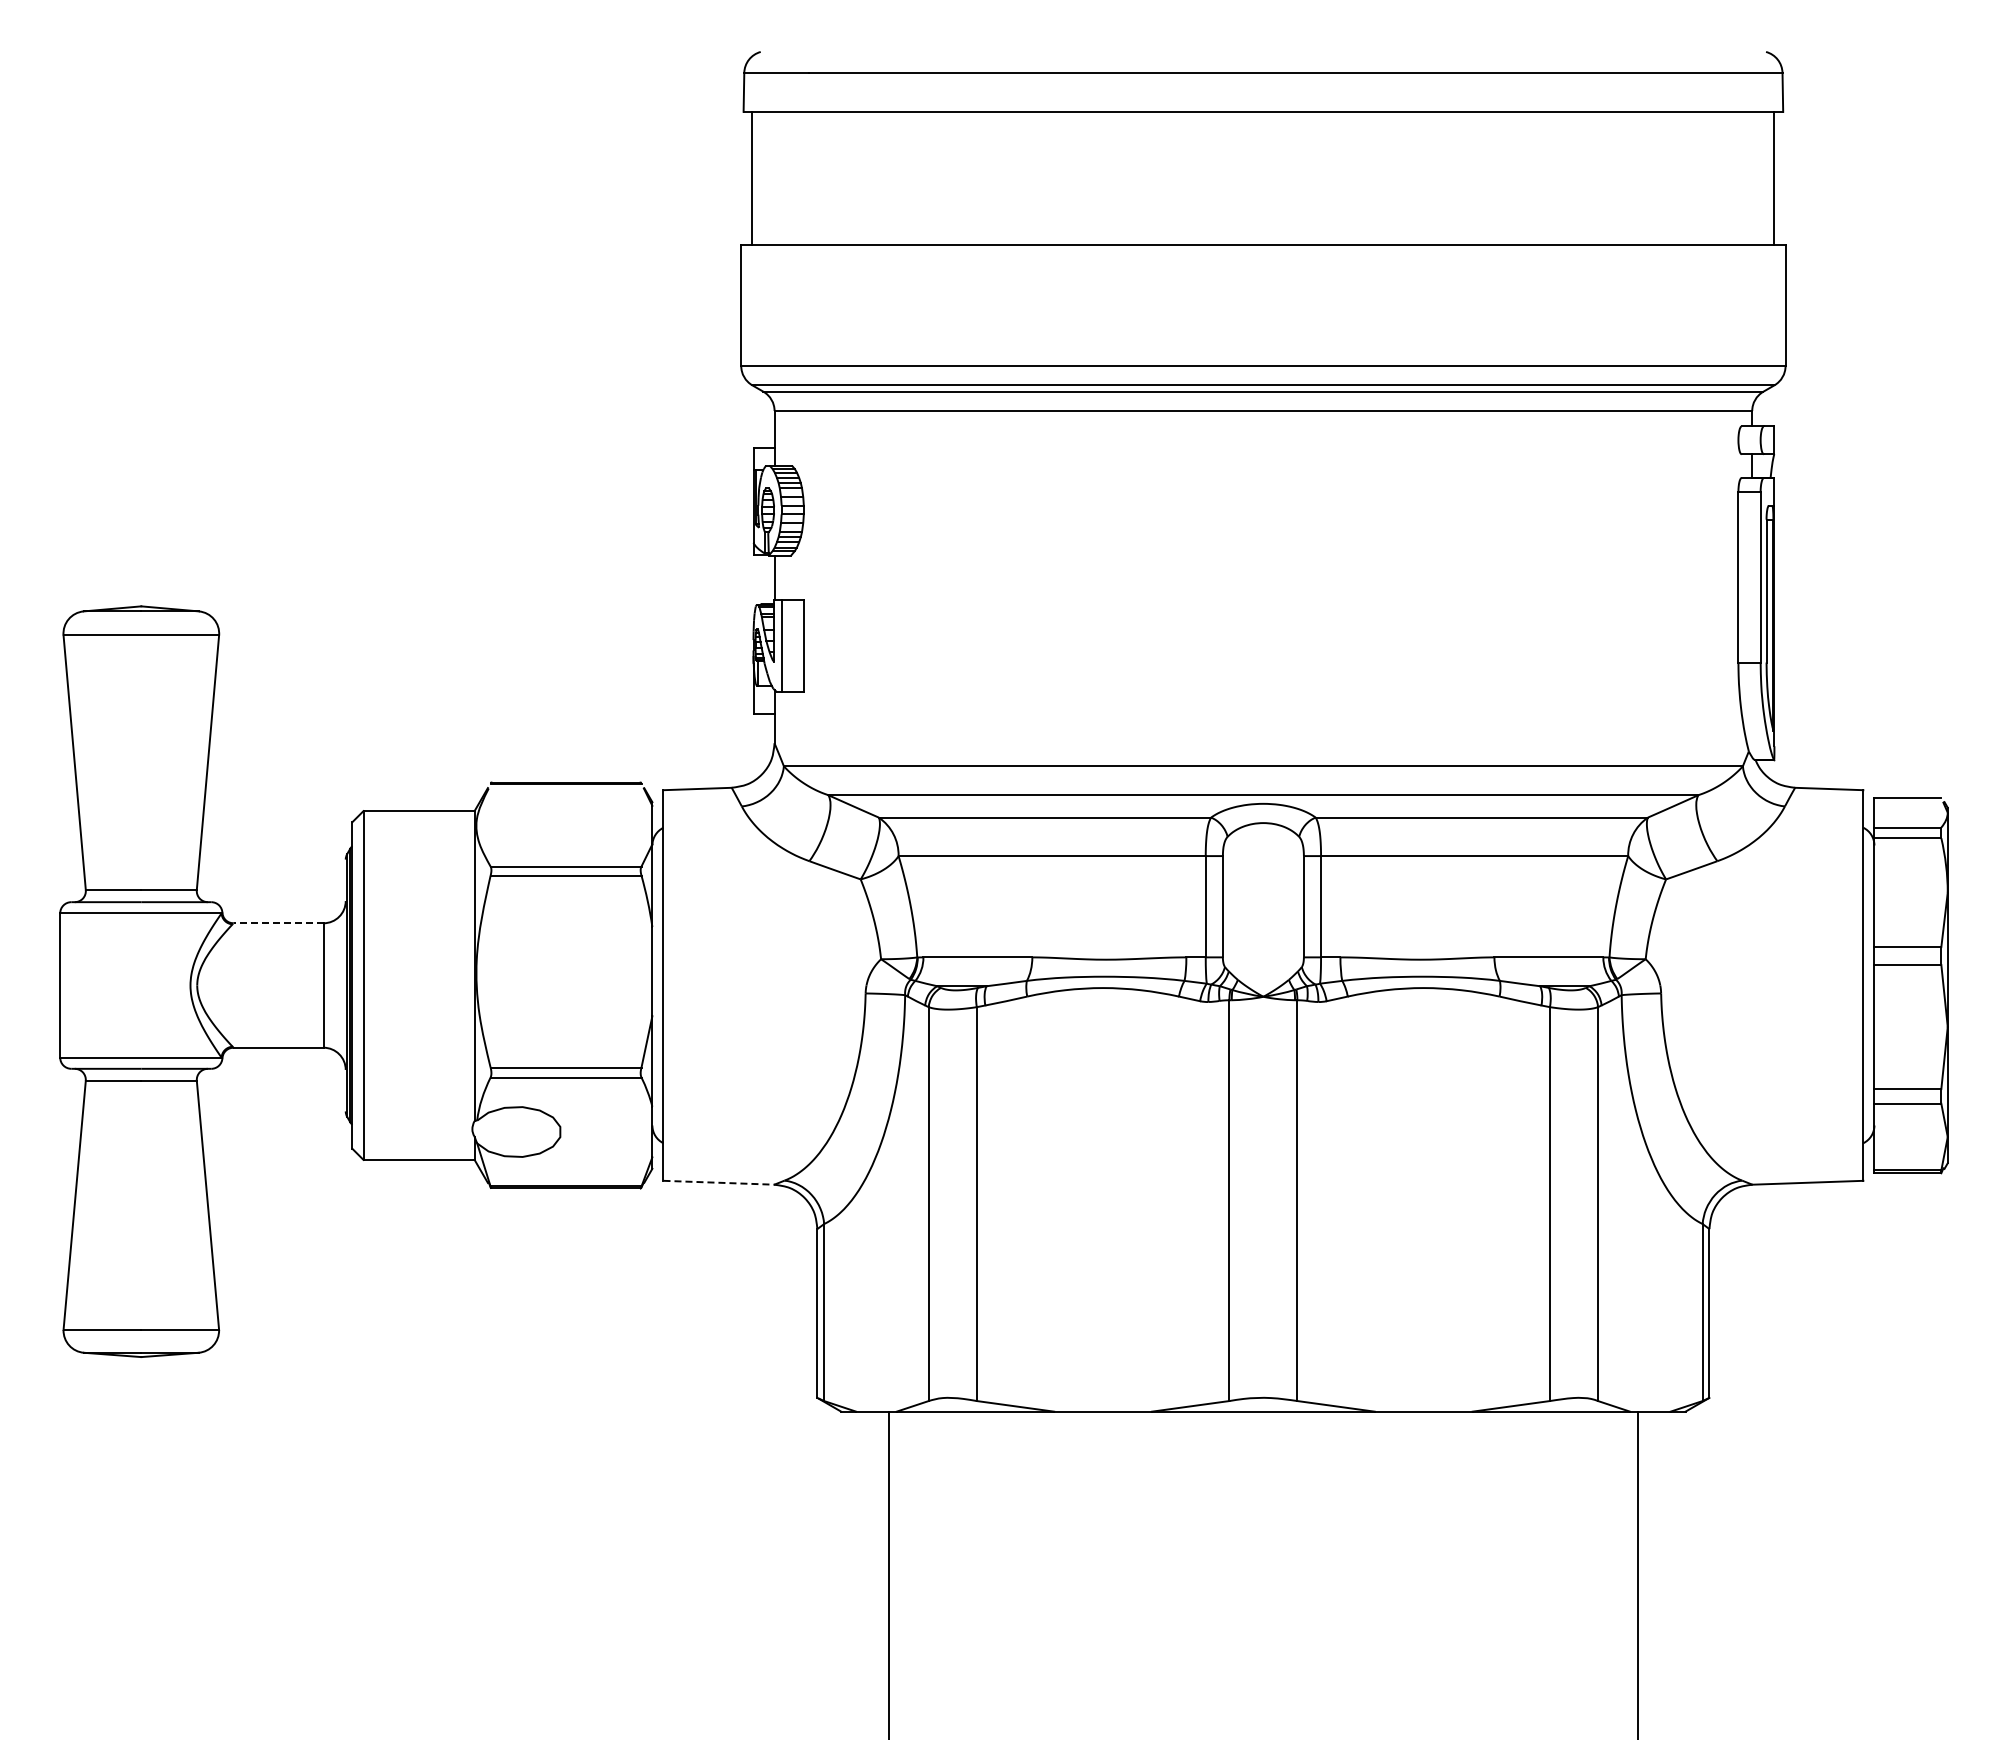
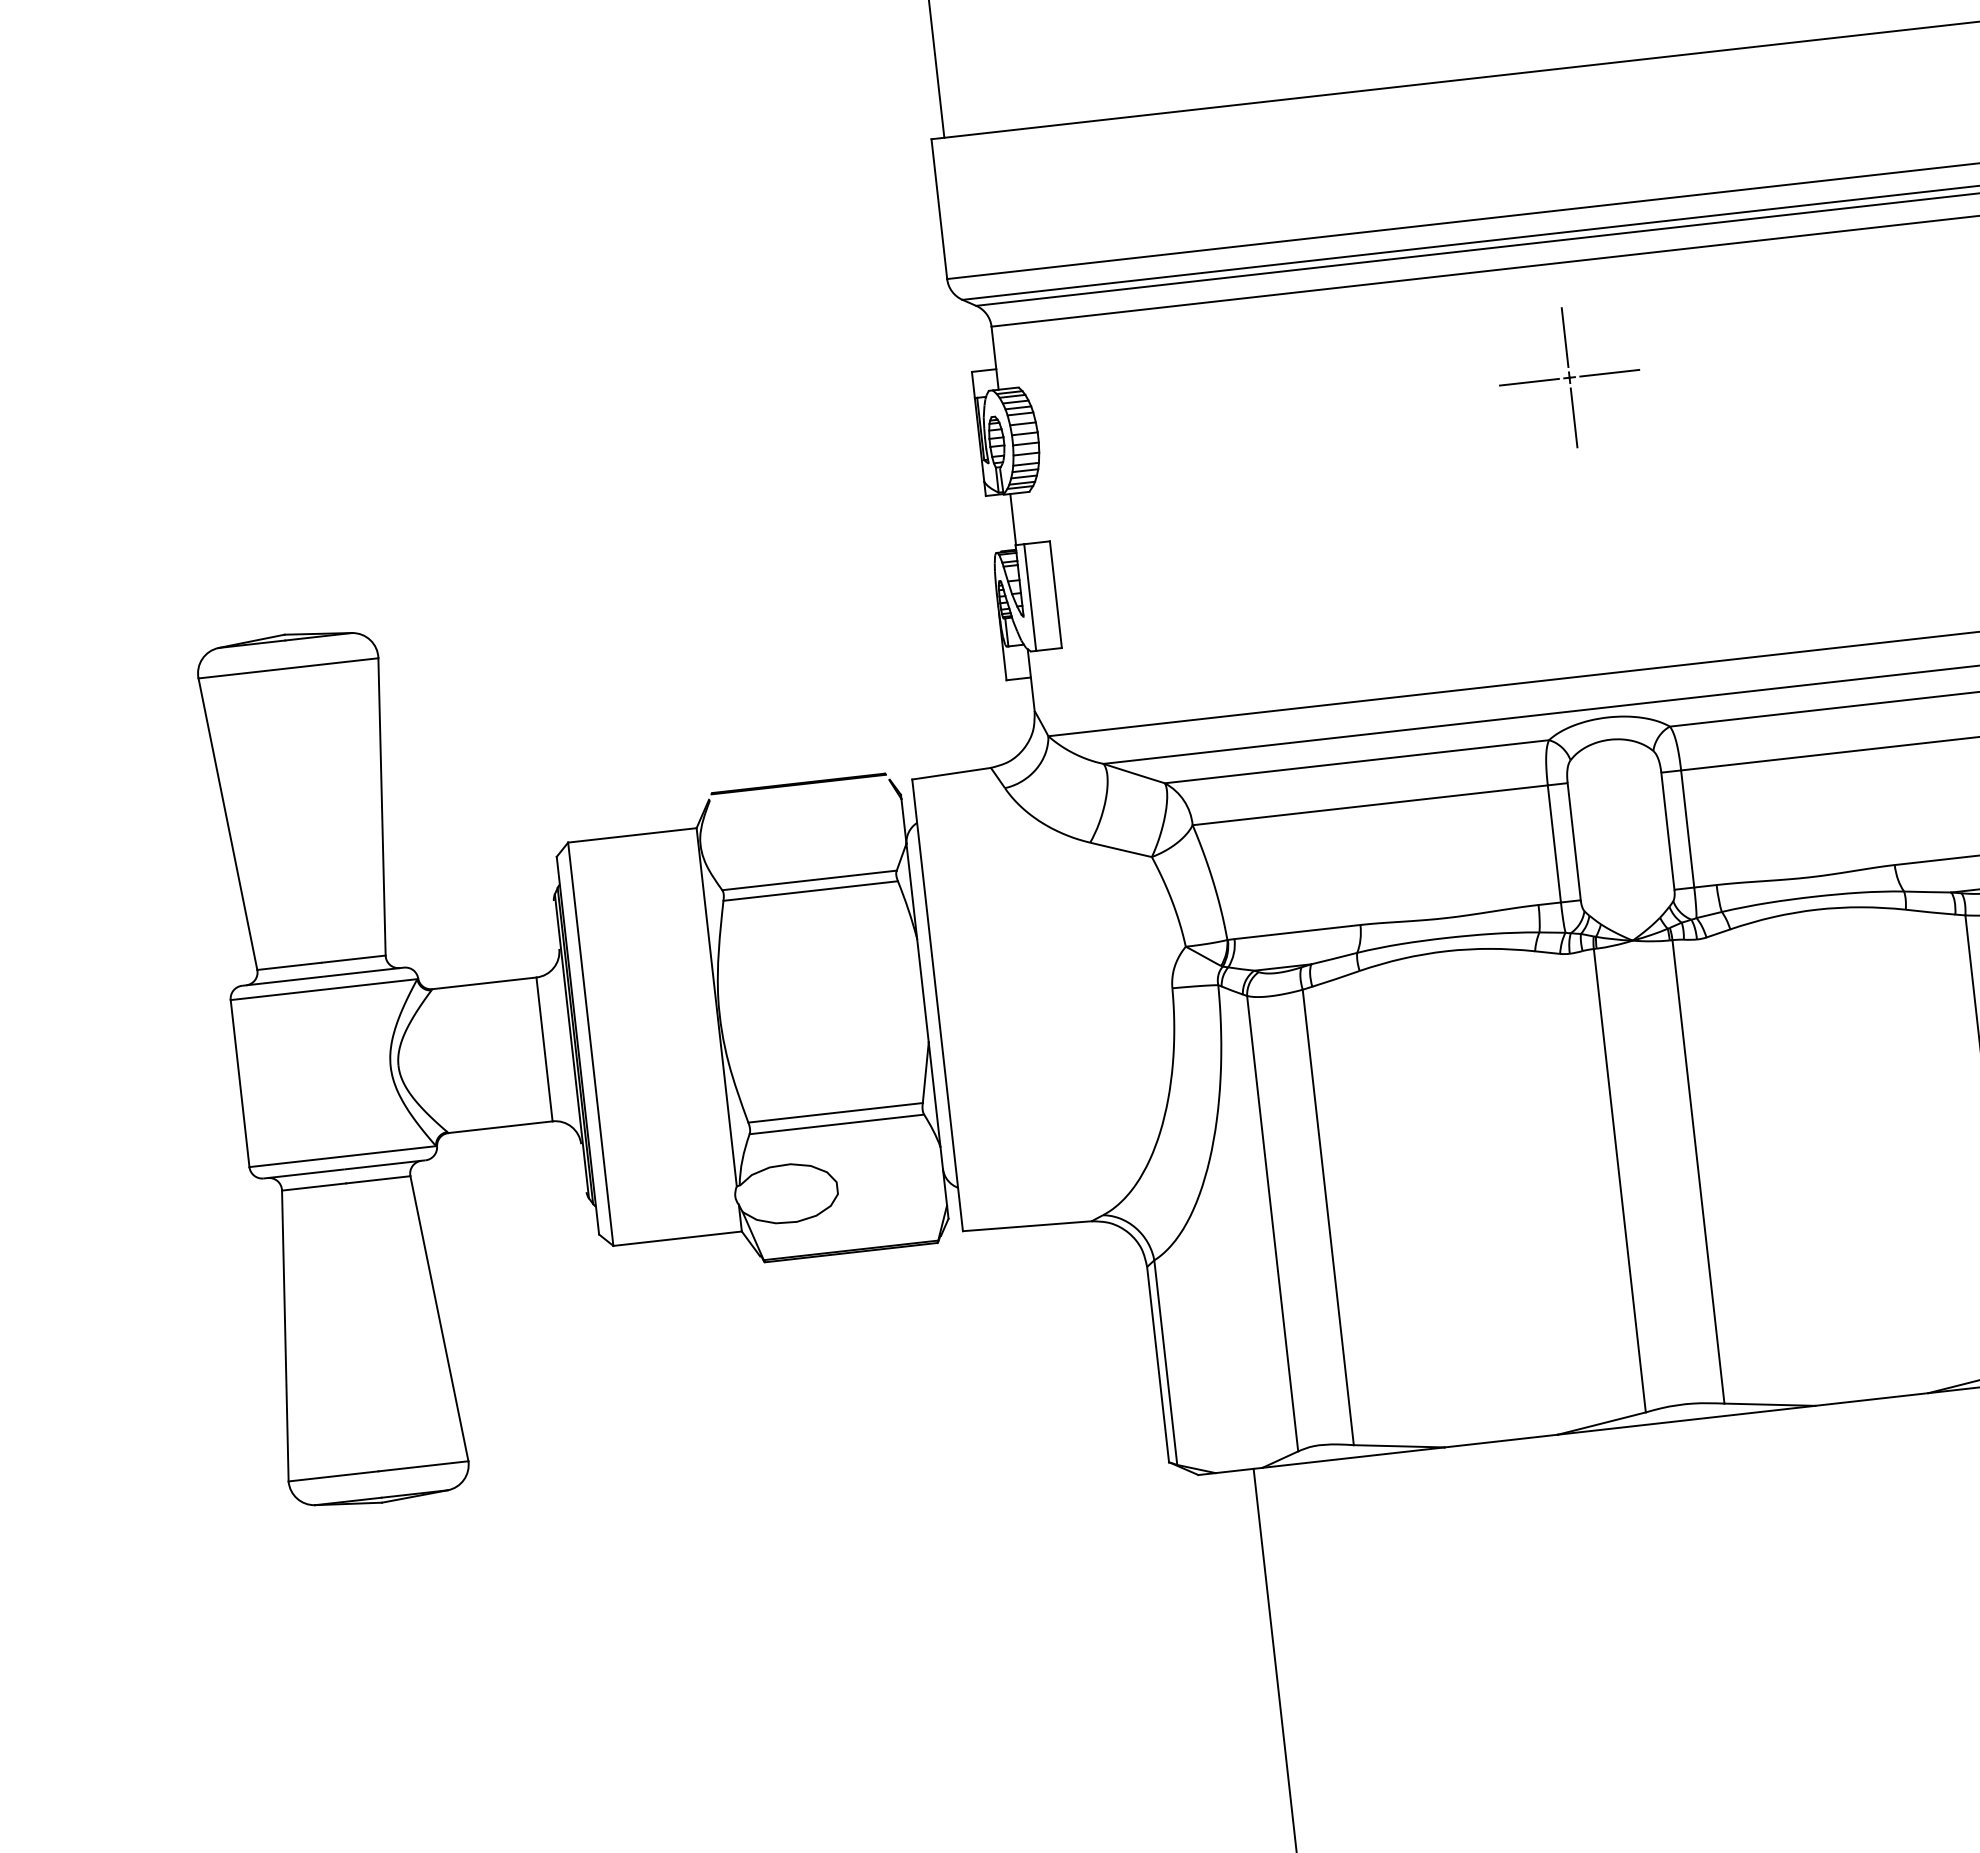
part: (1263, 509) -> (1569, 377), added
line: (278, 923) -> (484, 983), dashed -> solid
line: (718, 1182) -> (1026, 1225), dashed -> solid

